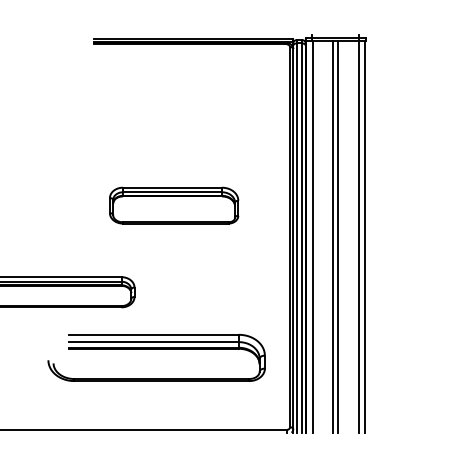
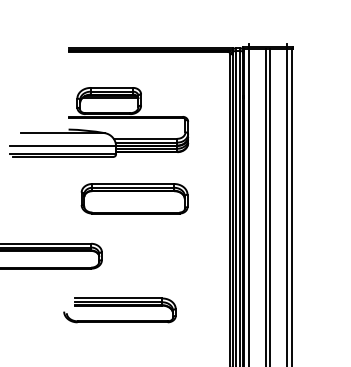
part: (131, 129) -> (99, 121), added
part: (174, 205) -> (134, 198), moved
part: (155, 357) -> (119, 310), size x0.62

